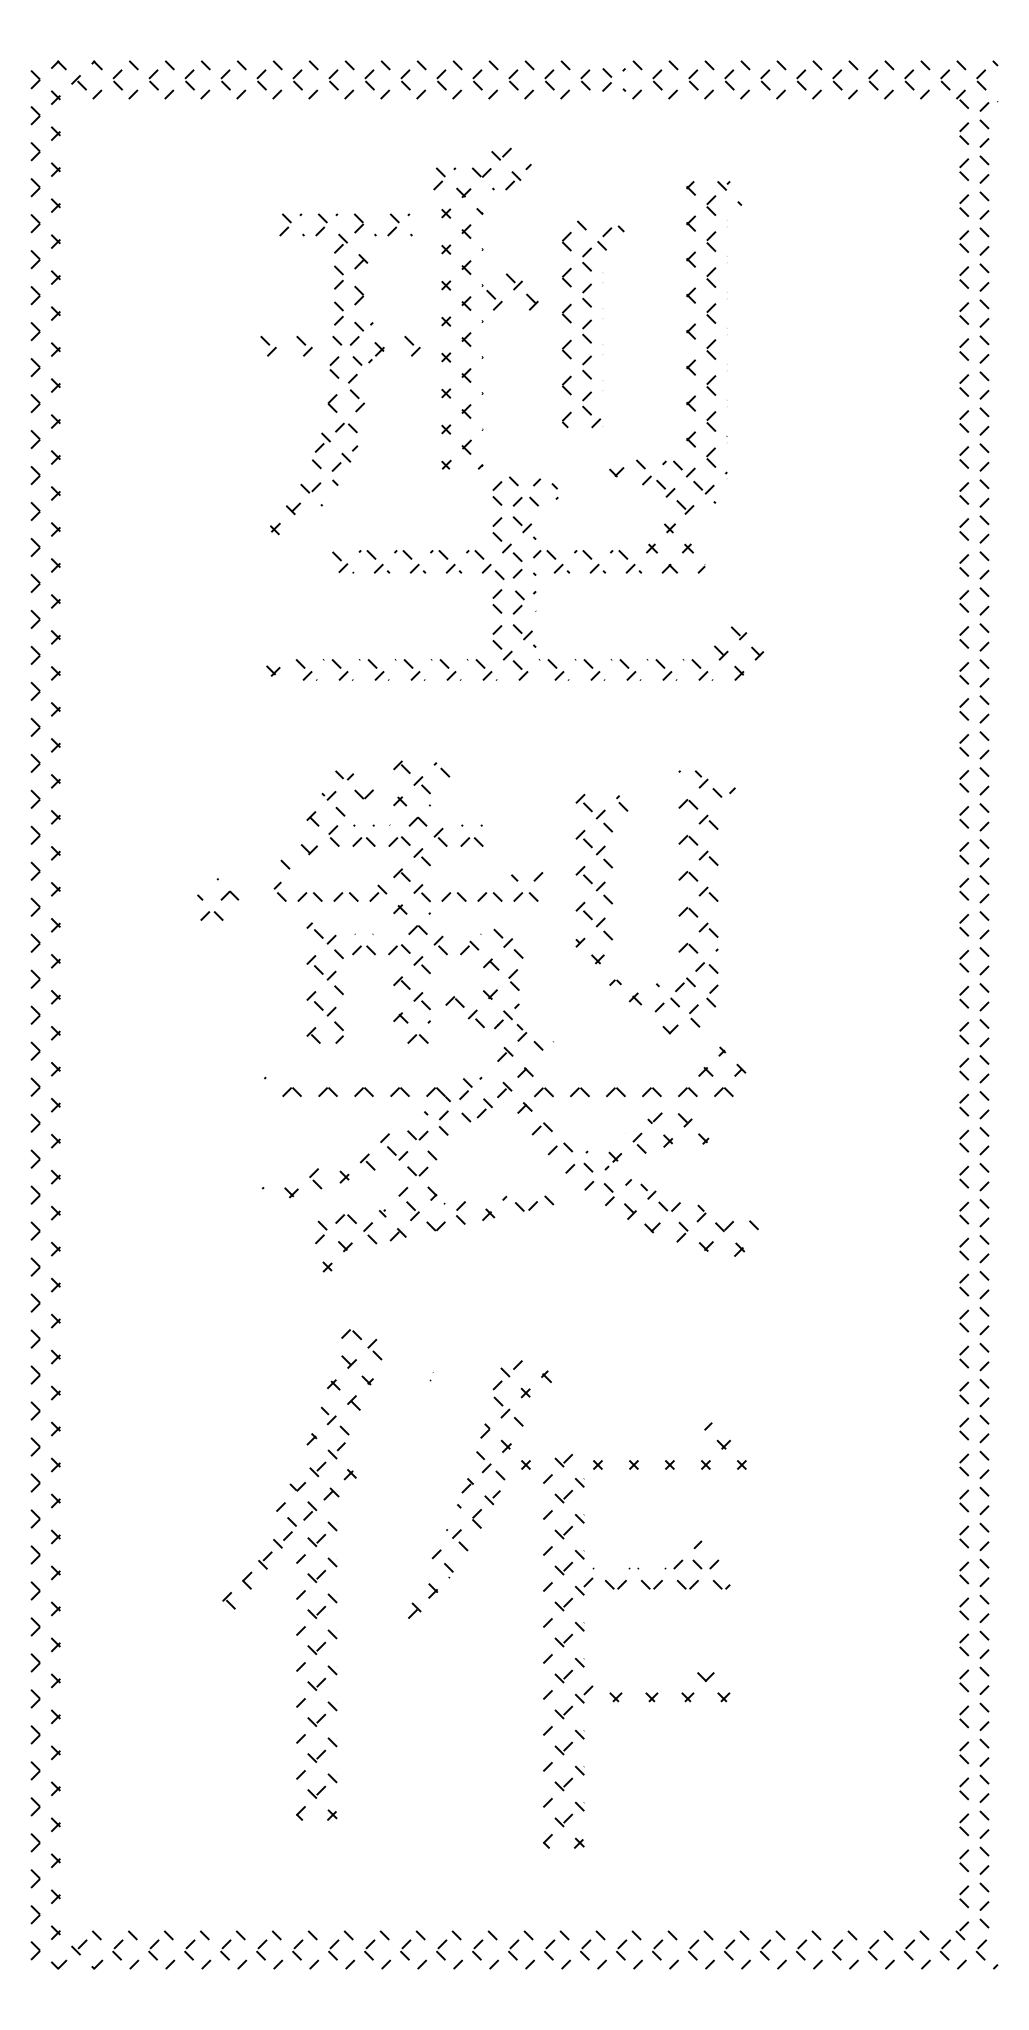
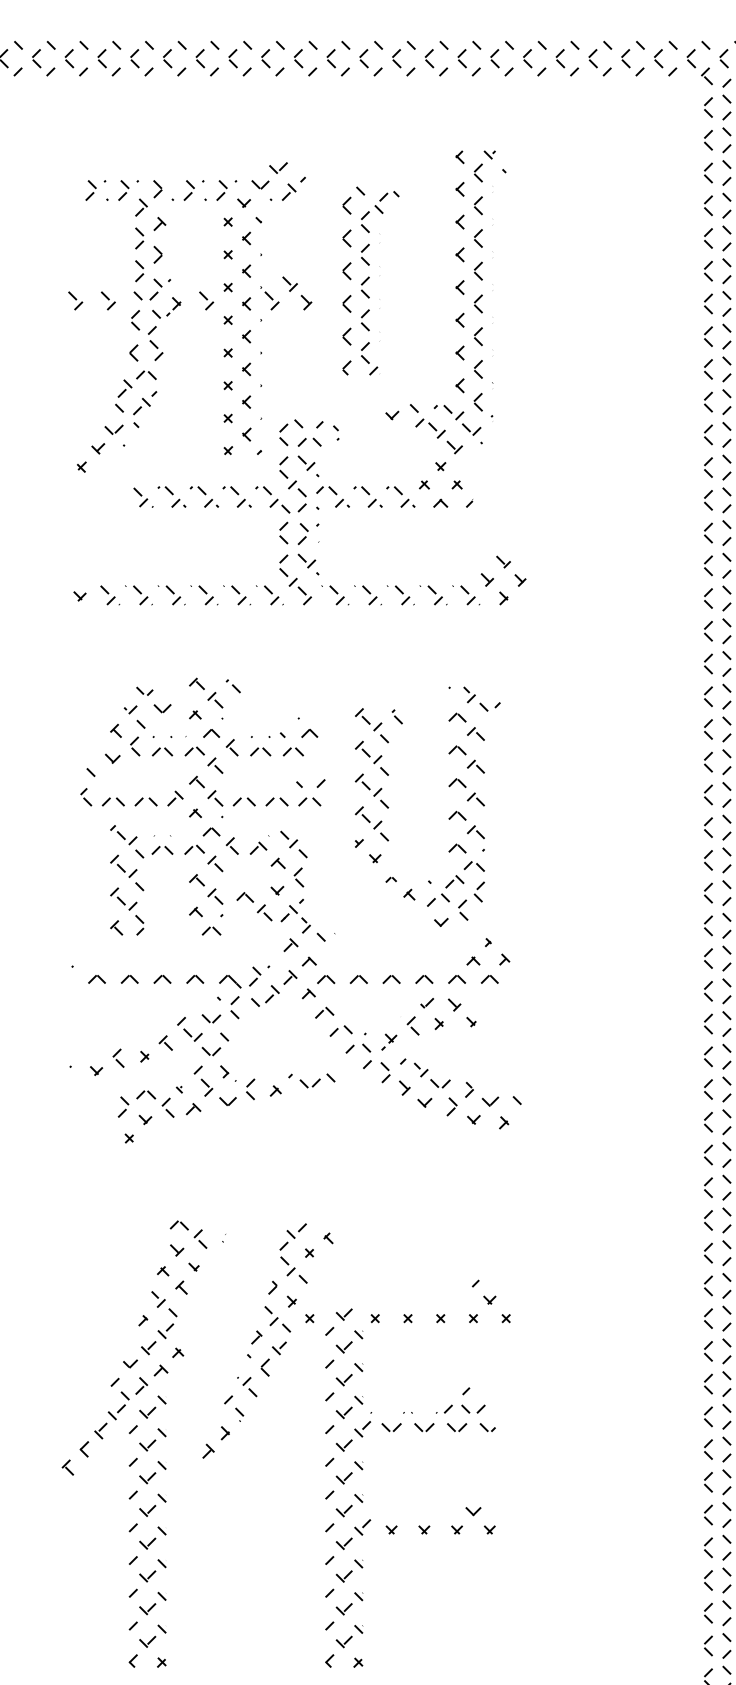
part: (611, 79) -> (387, 58), size x1.67
part: (492, 309) -> (270, 309), moved
part: (218, 899) -> (299, 736), moved
part: (302, 1574) -> (134, 1443), moved

